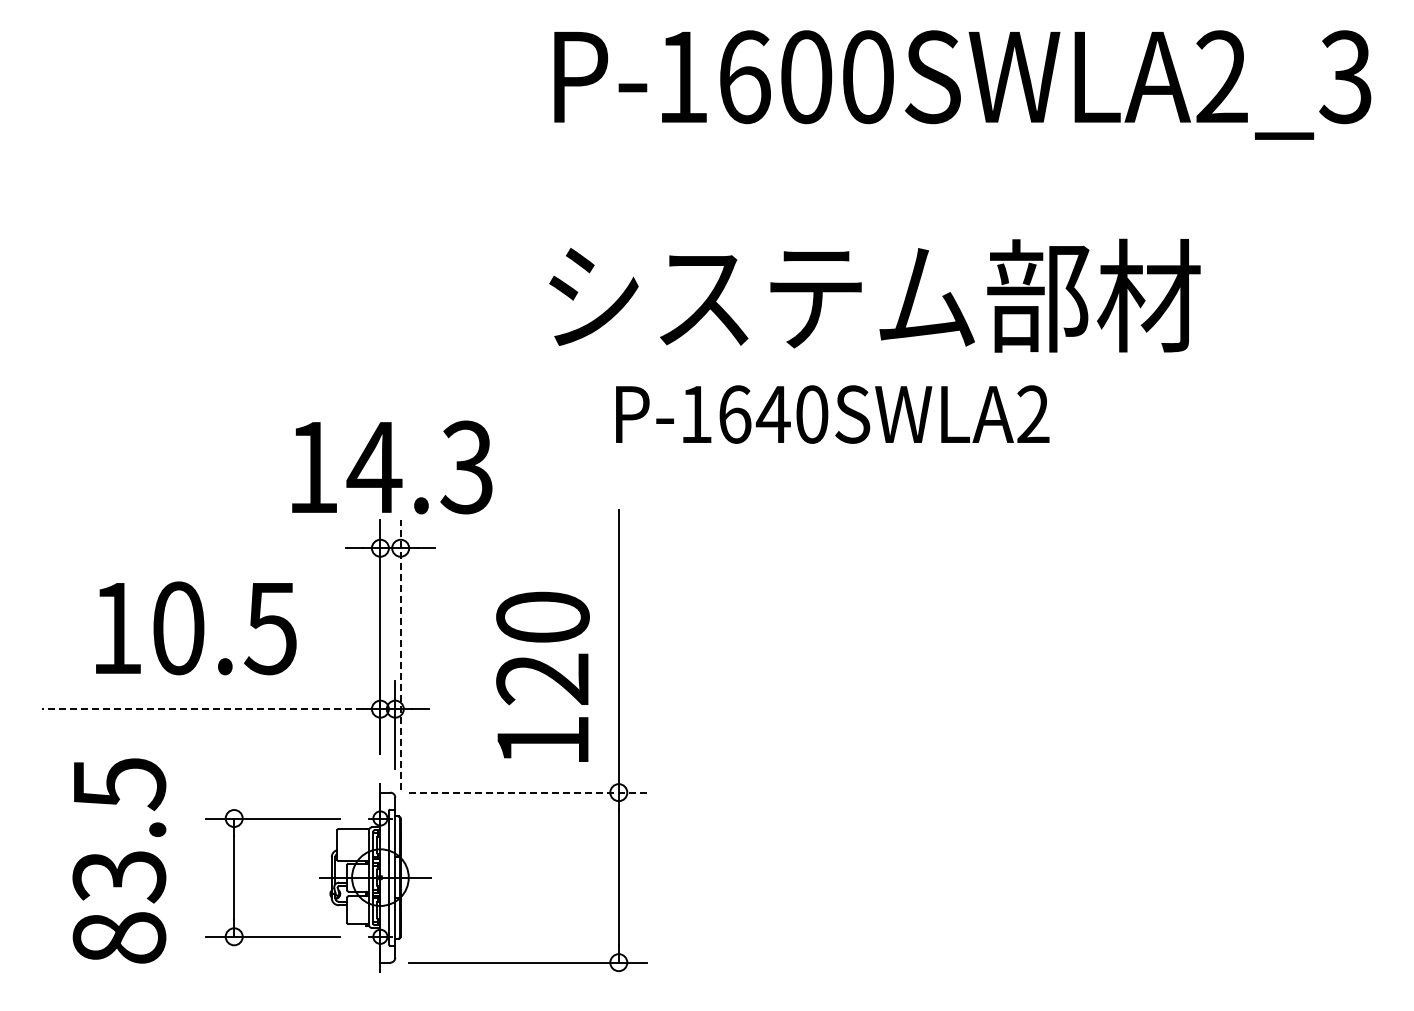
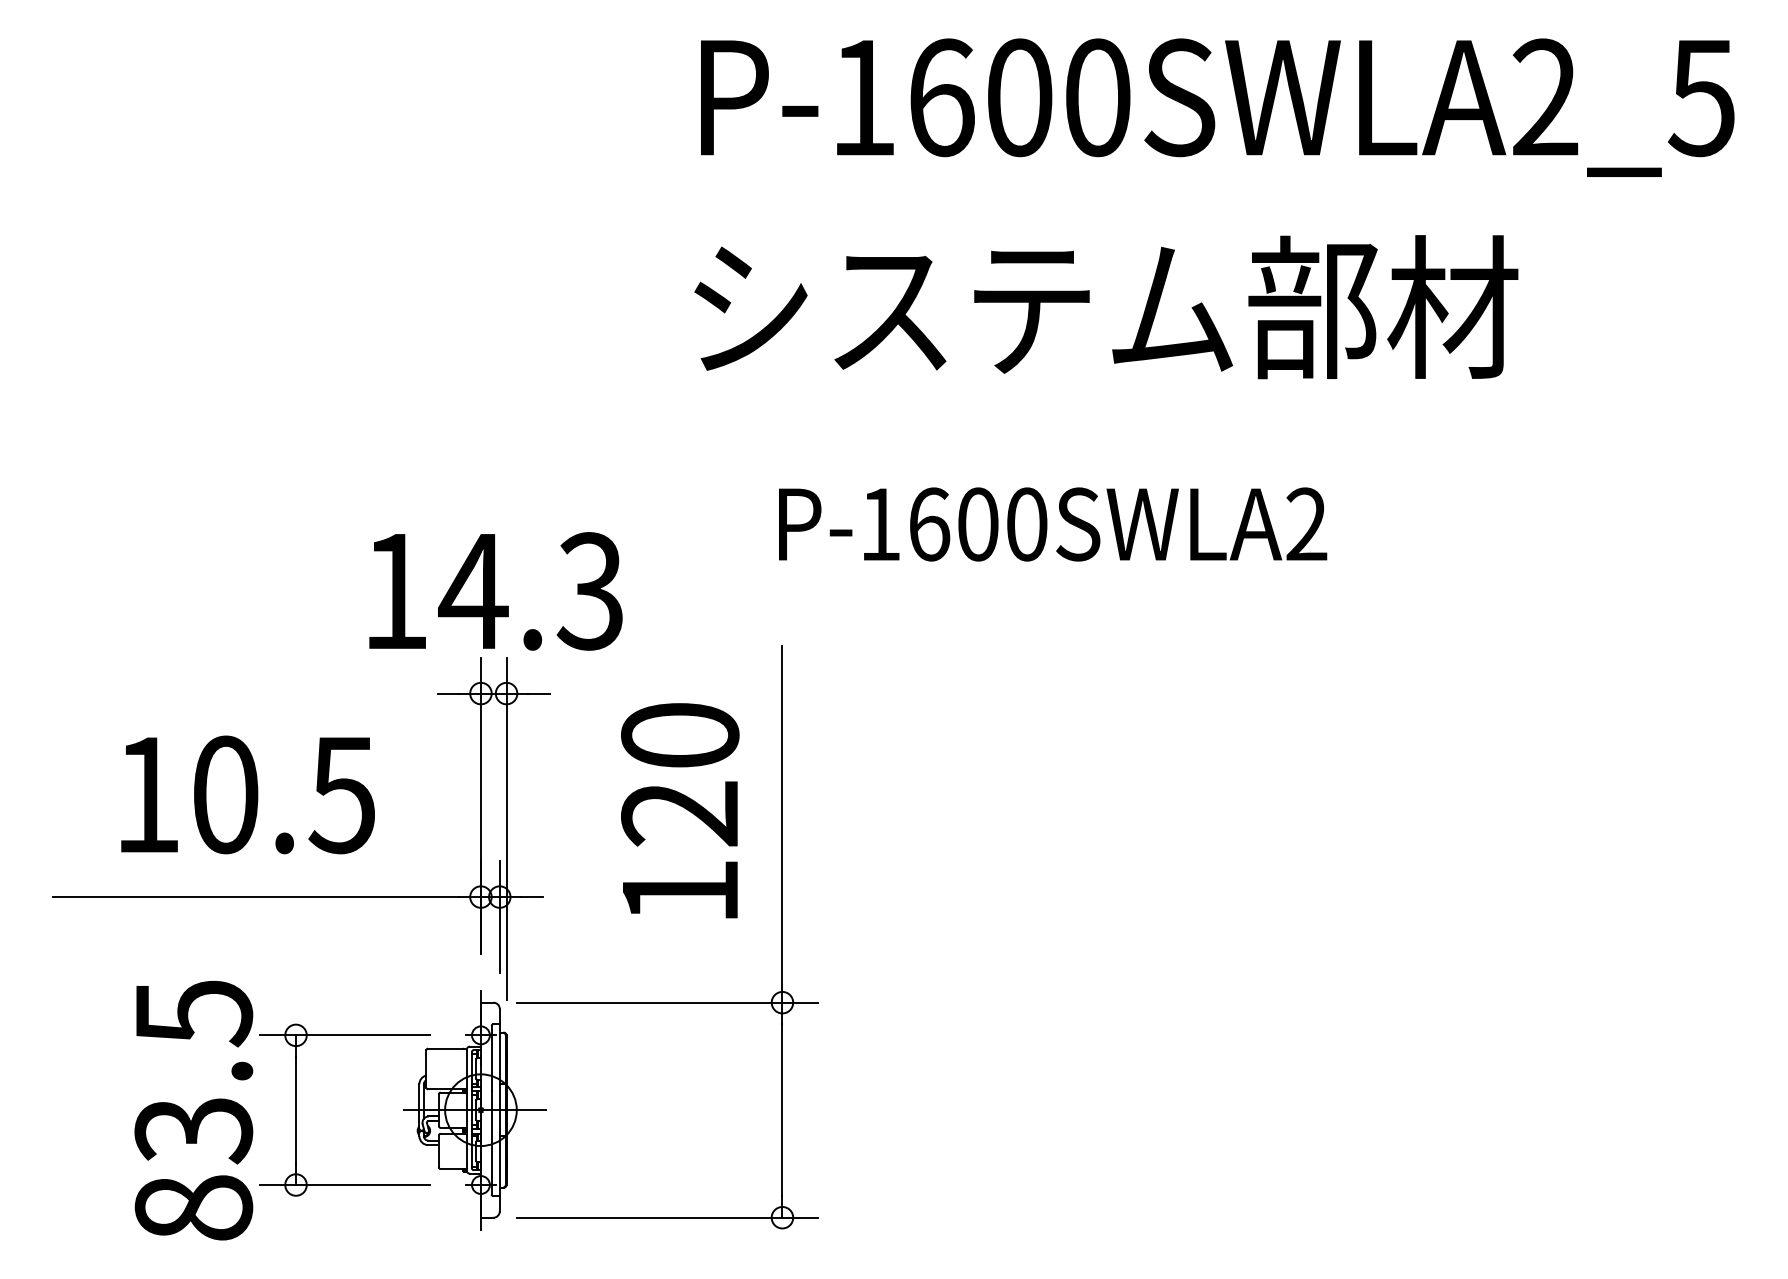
text: (1345, 76) -> (1701, 96), P-1600SWLA2_3 -> P-1600SWLA2_5
text: (874, 295) -> (1105, 306), moved
text: (772, 414) -> (976, 524), P-1640SWLA2 -> P-1600SWLA2
line: (400, 654) -> (506, 827), dashed -> solid
text: (542, 676) -> (679, 810), moved
line: (202, 709) -> (255, 897), dashed -> solid
line: (528, 792) -> (668, 1002), dashed -> solid
text: (119, 860) -> (193, 1110), moved

